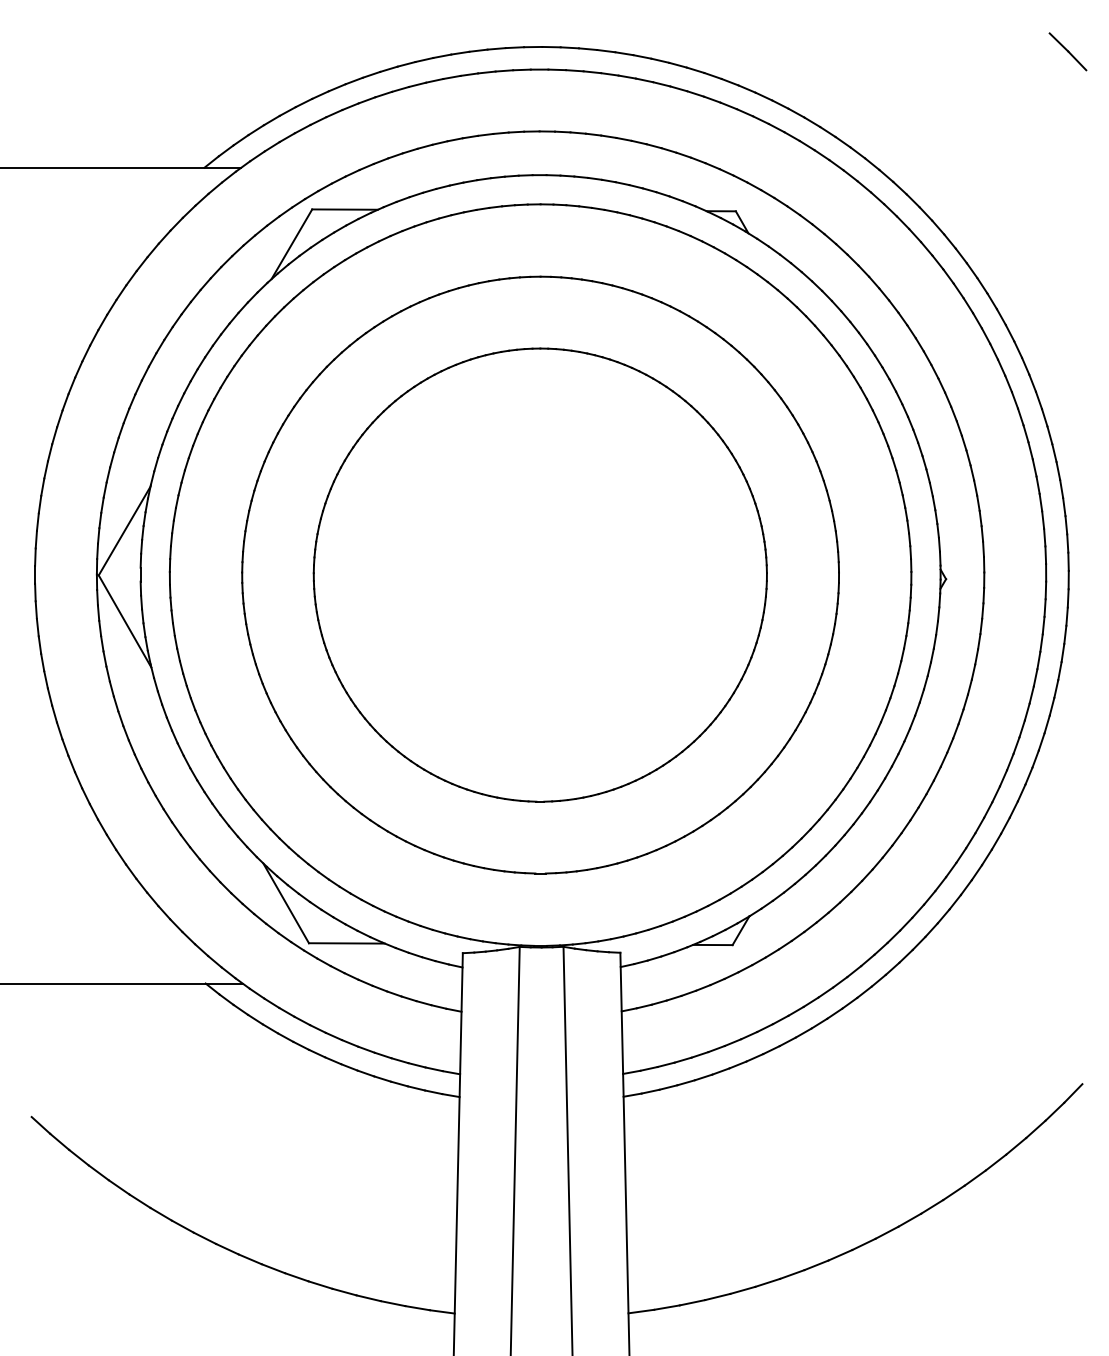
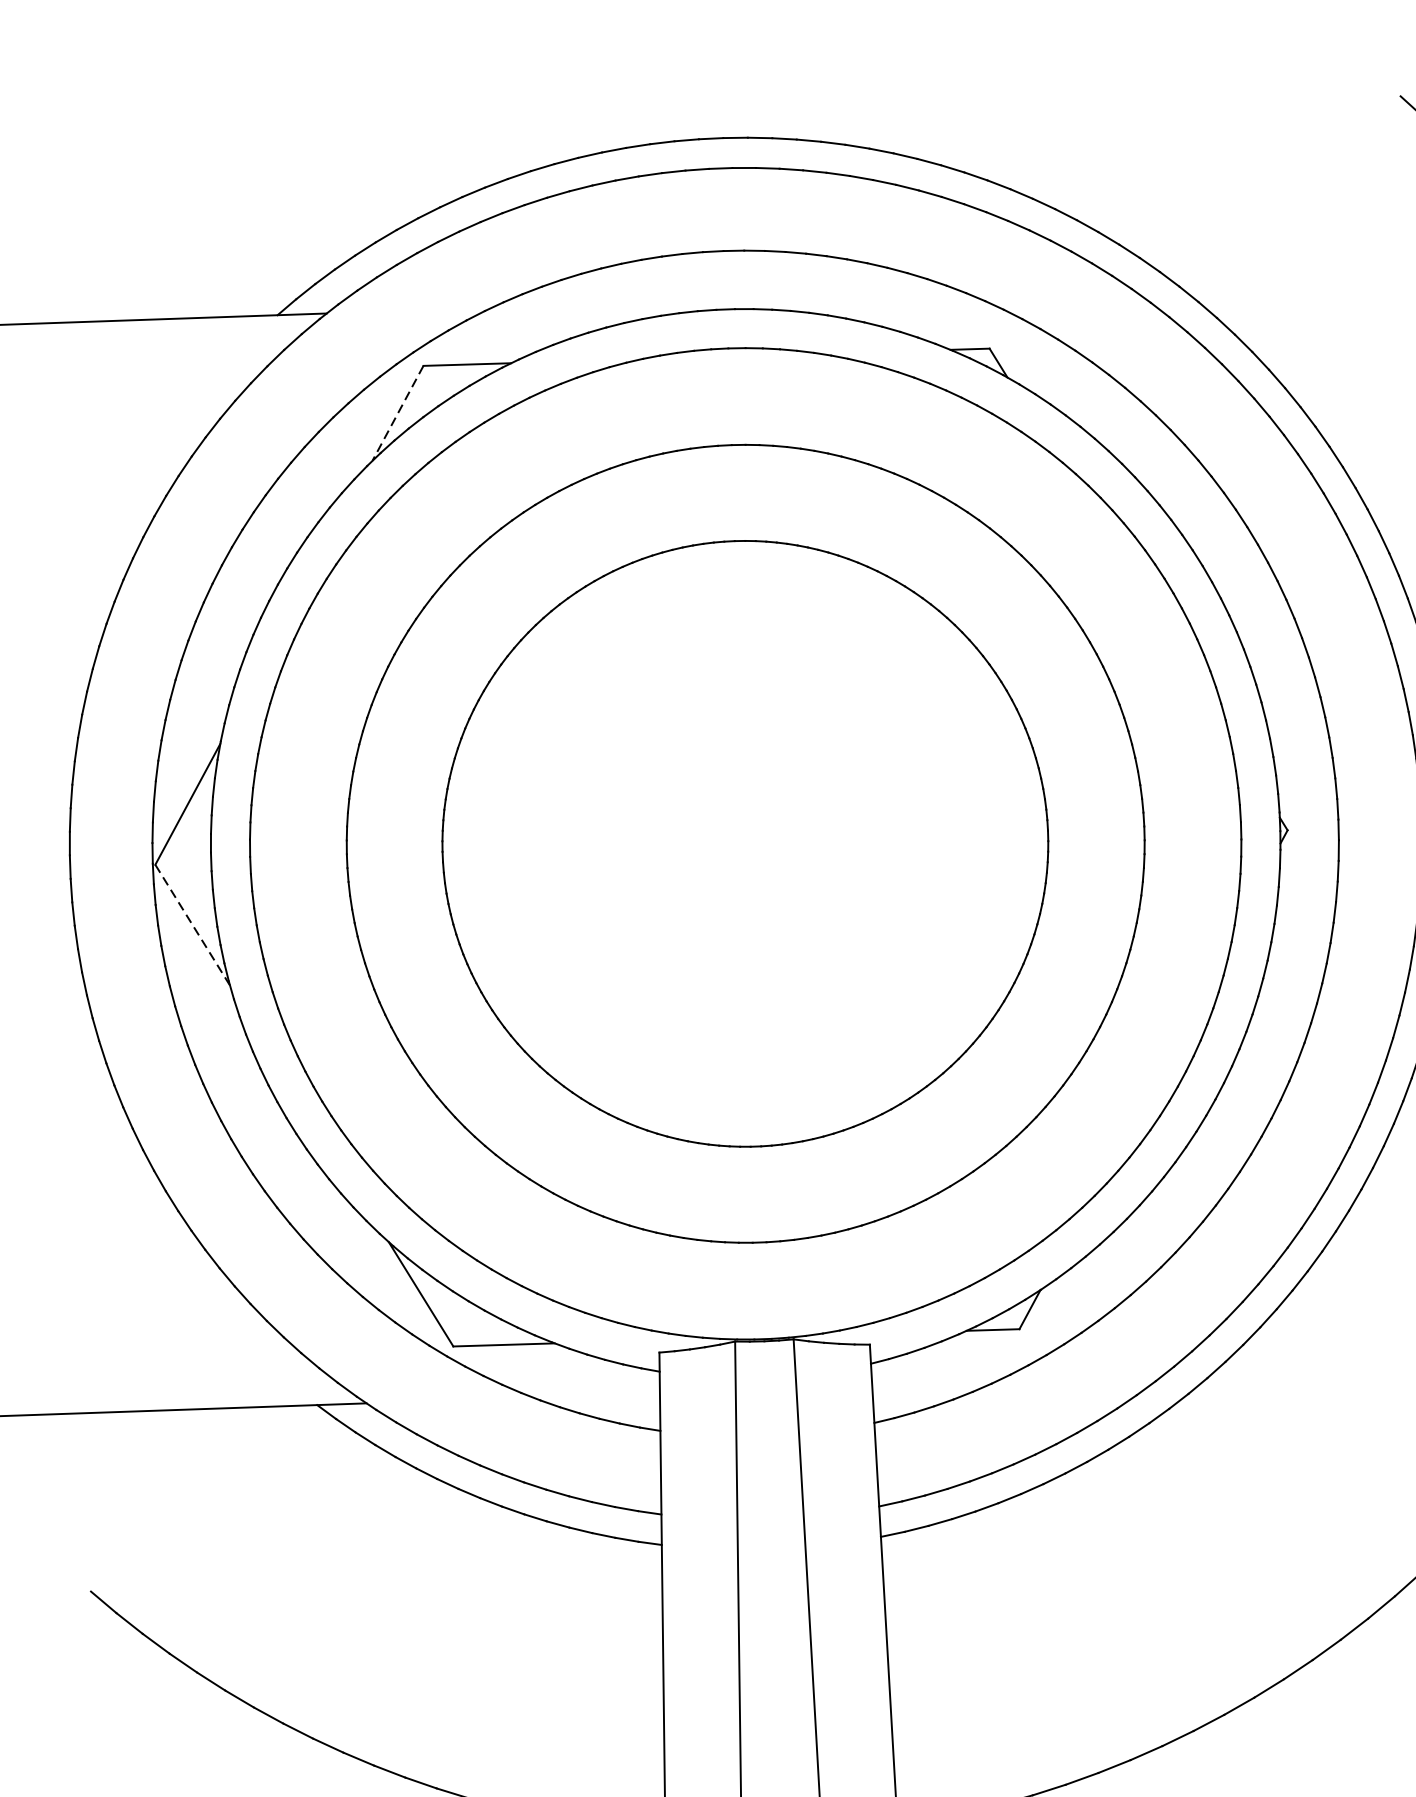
line: (291, 244) -> (397, 413), solid -> dashed
line: (125, 621) -> (193, 925), solid -> dashed

